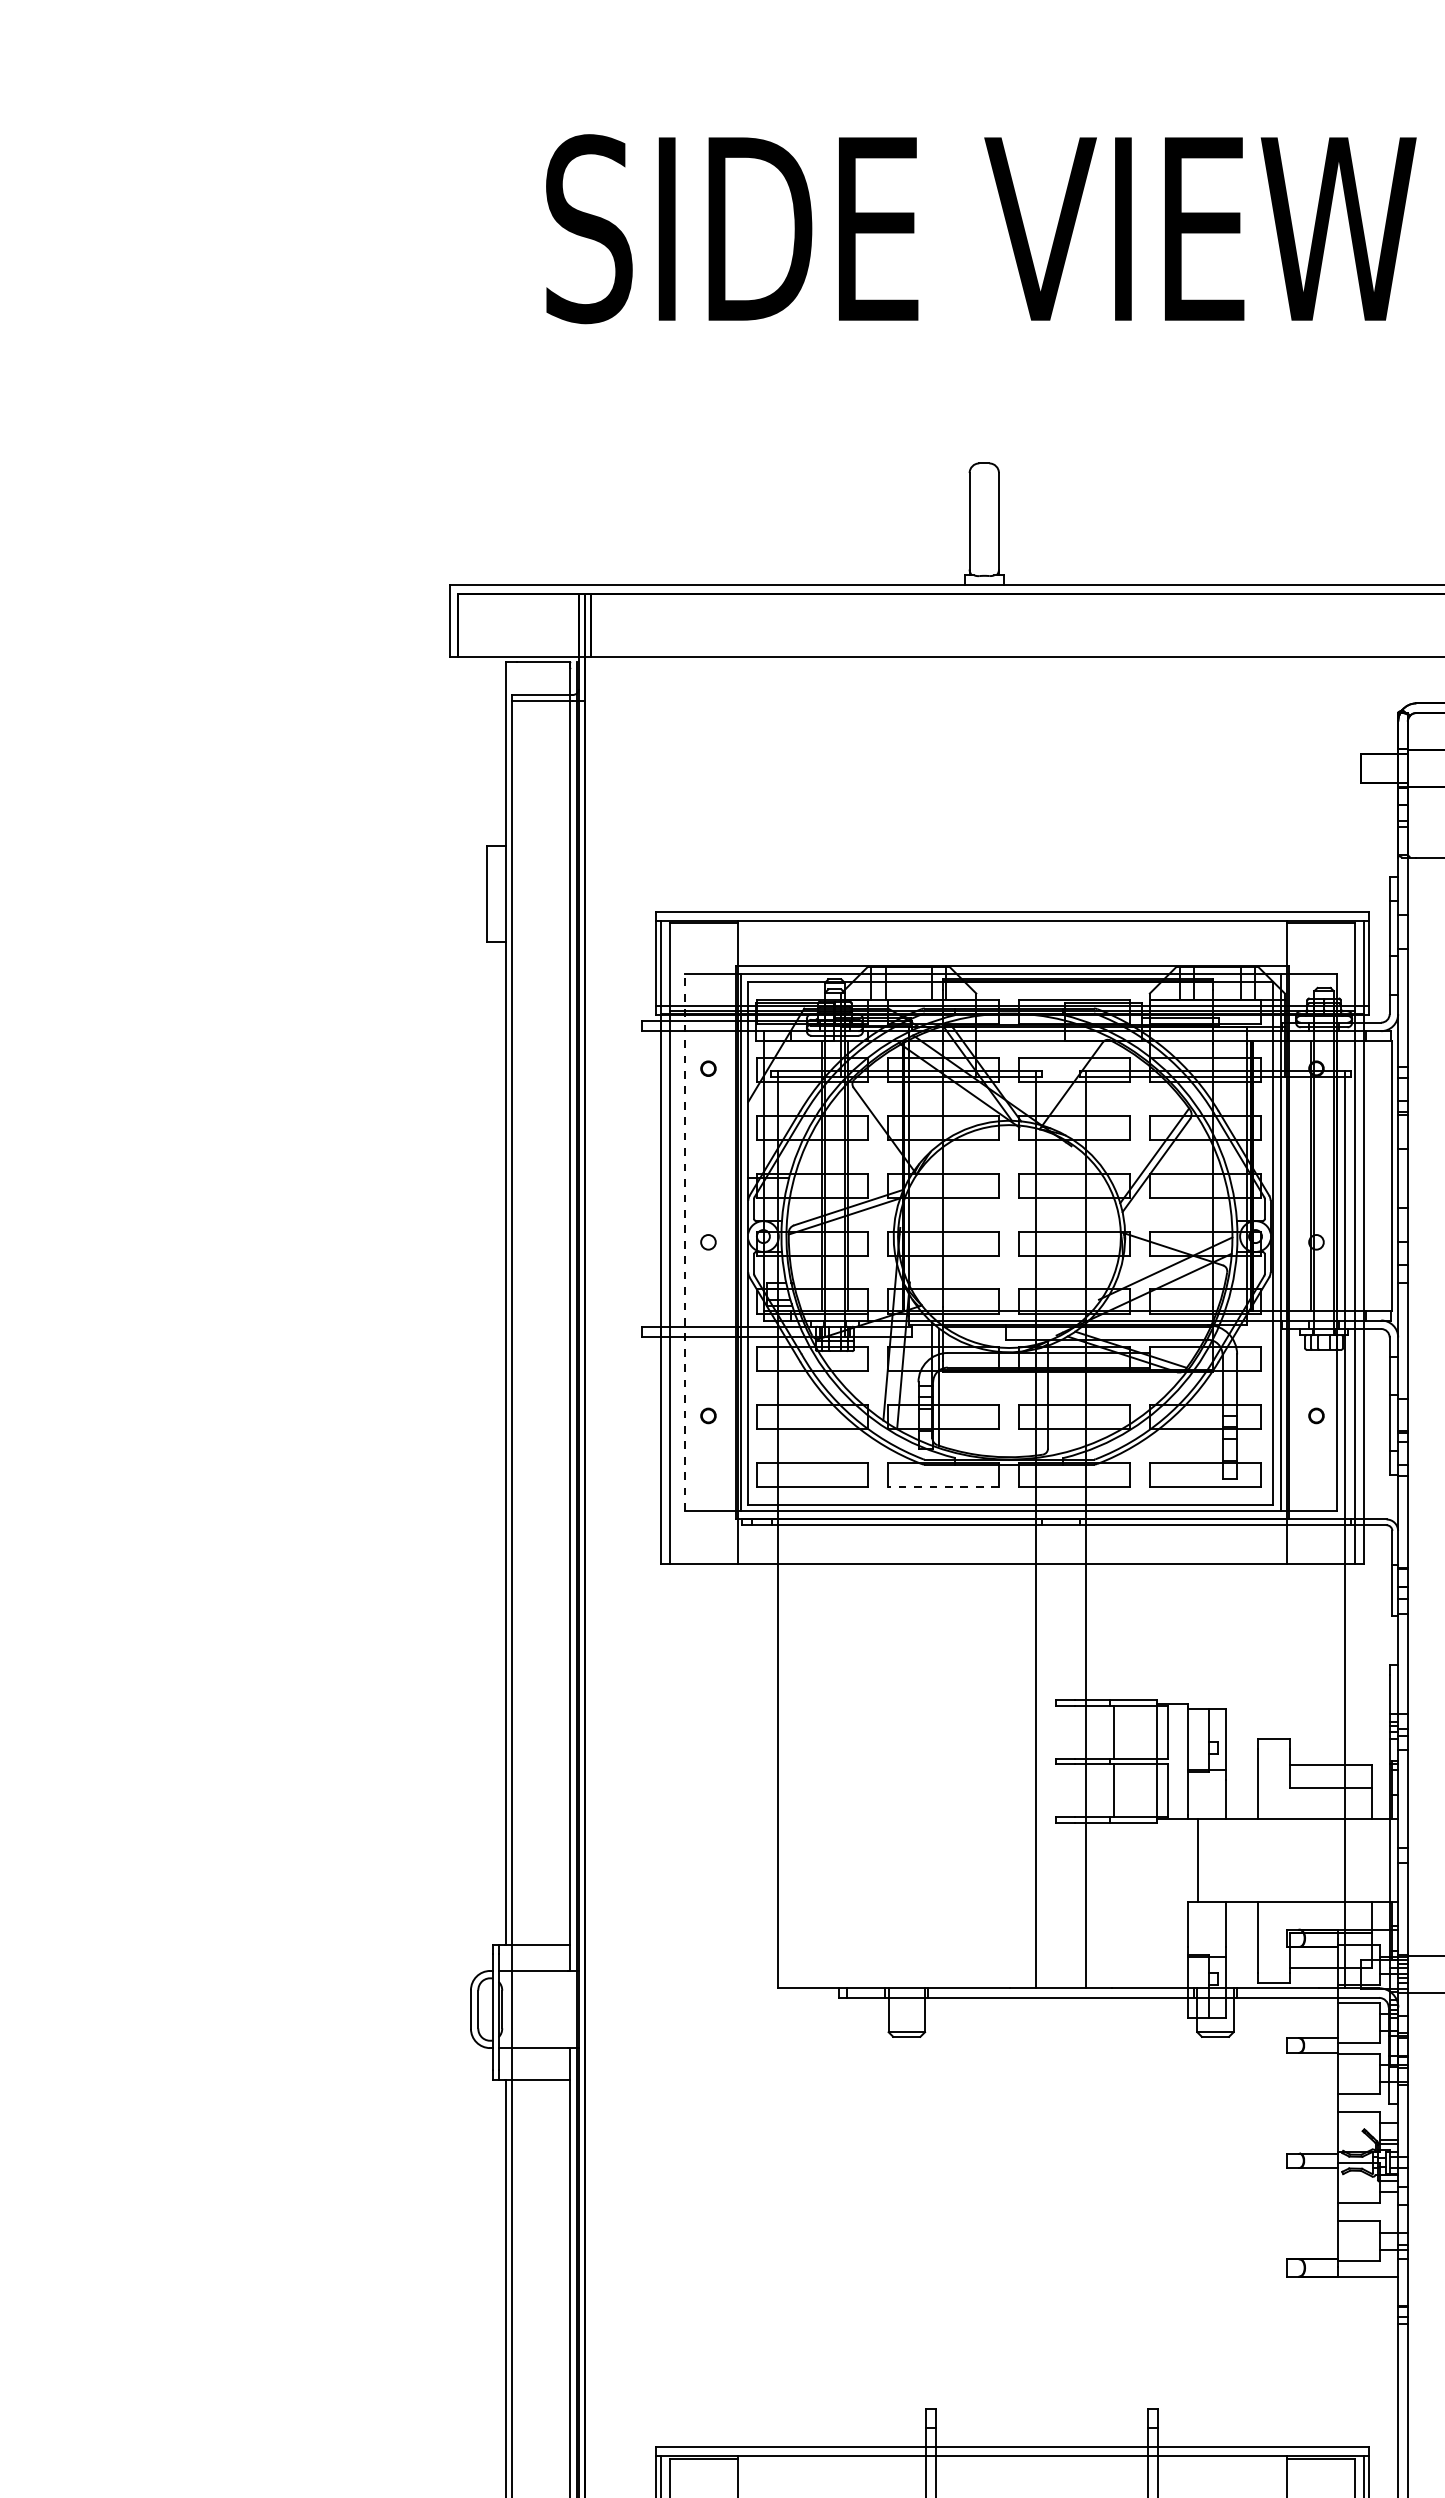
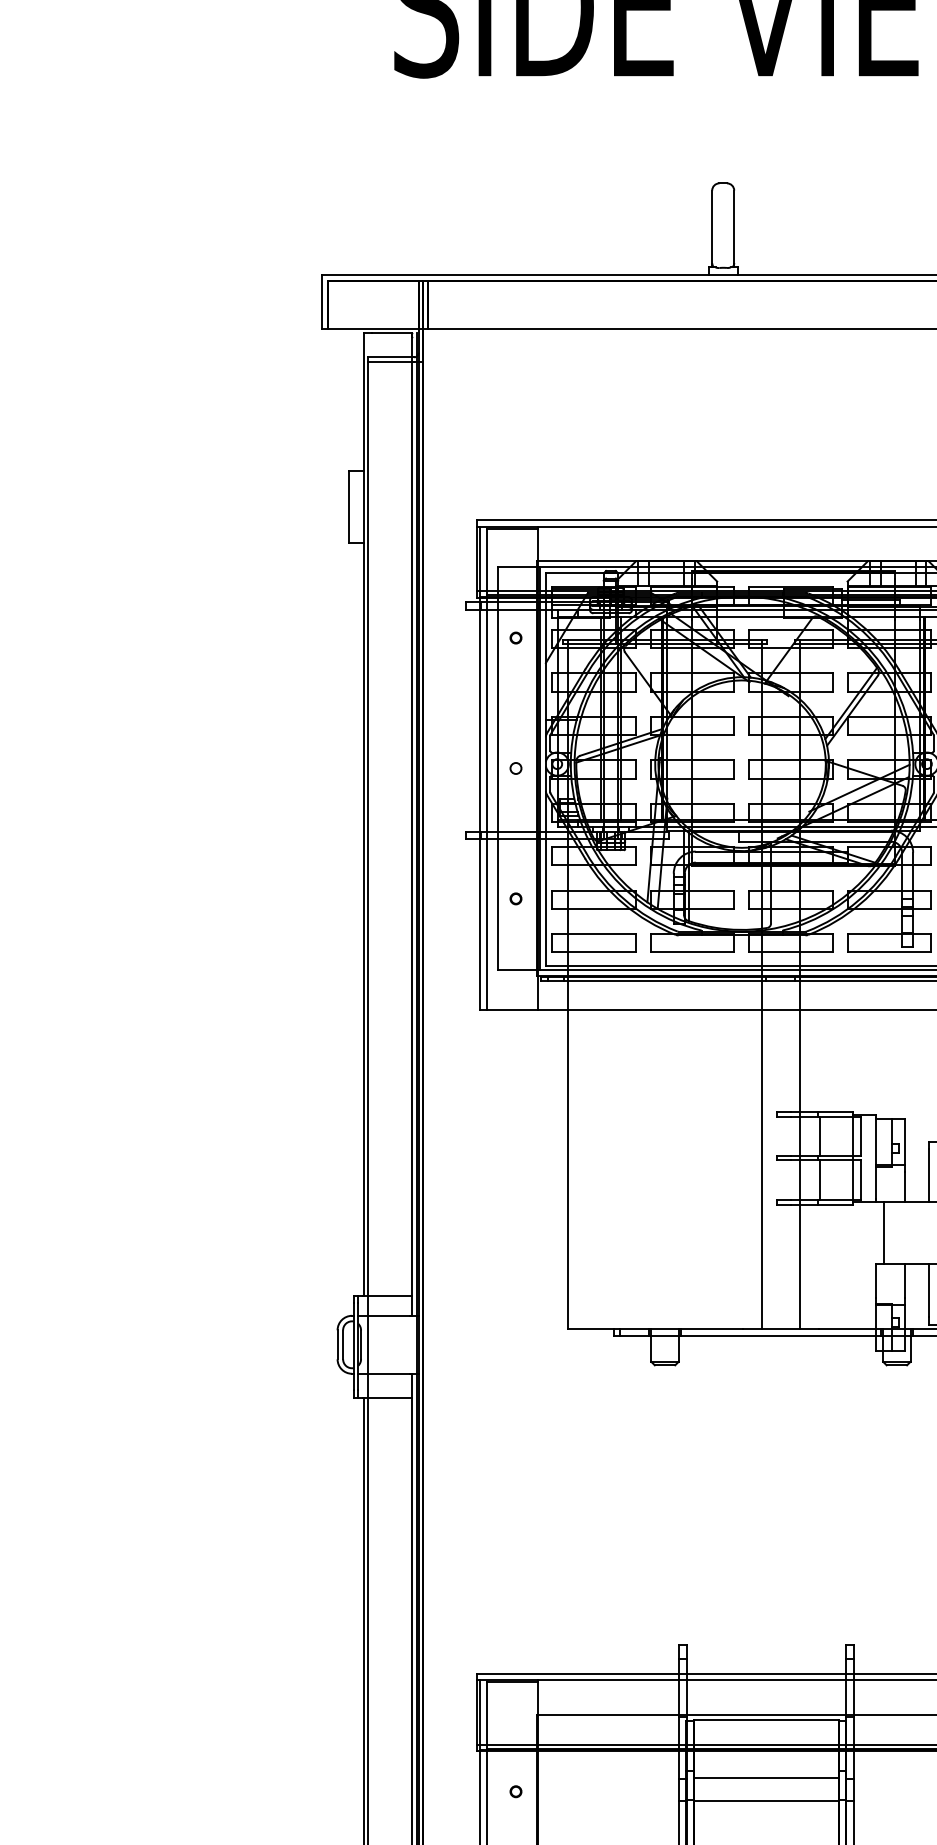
line: (684, 1242) -> (497, 768), dashed -> solid
line: (943, 1487) -> (692, 952), dashed -> solid

